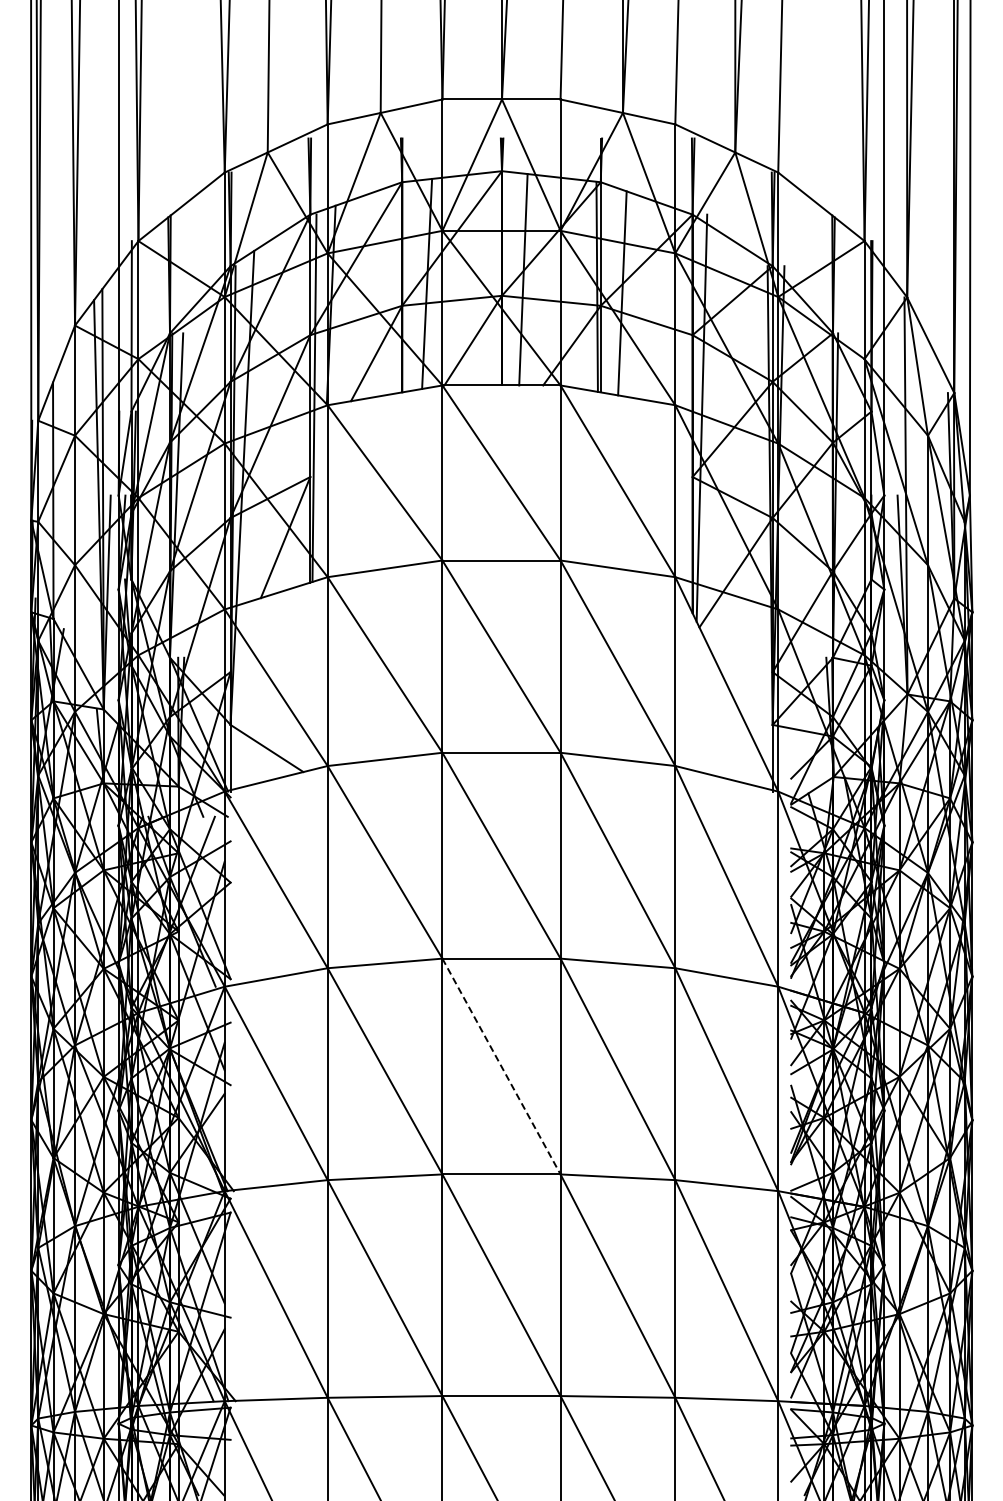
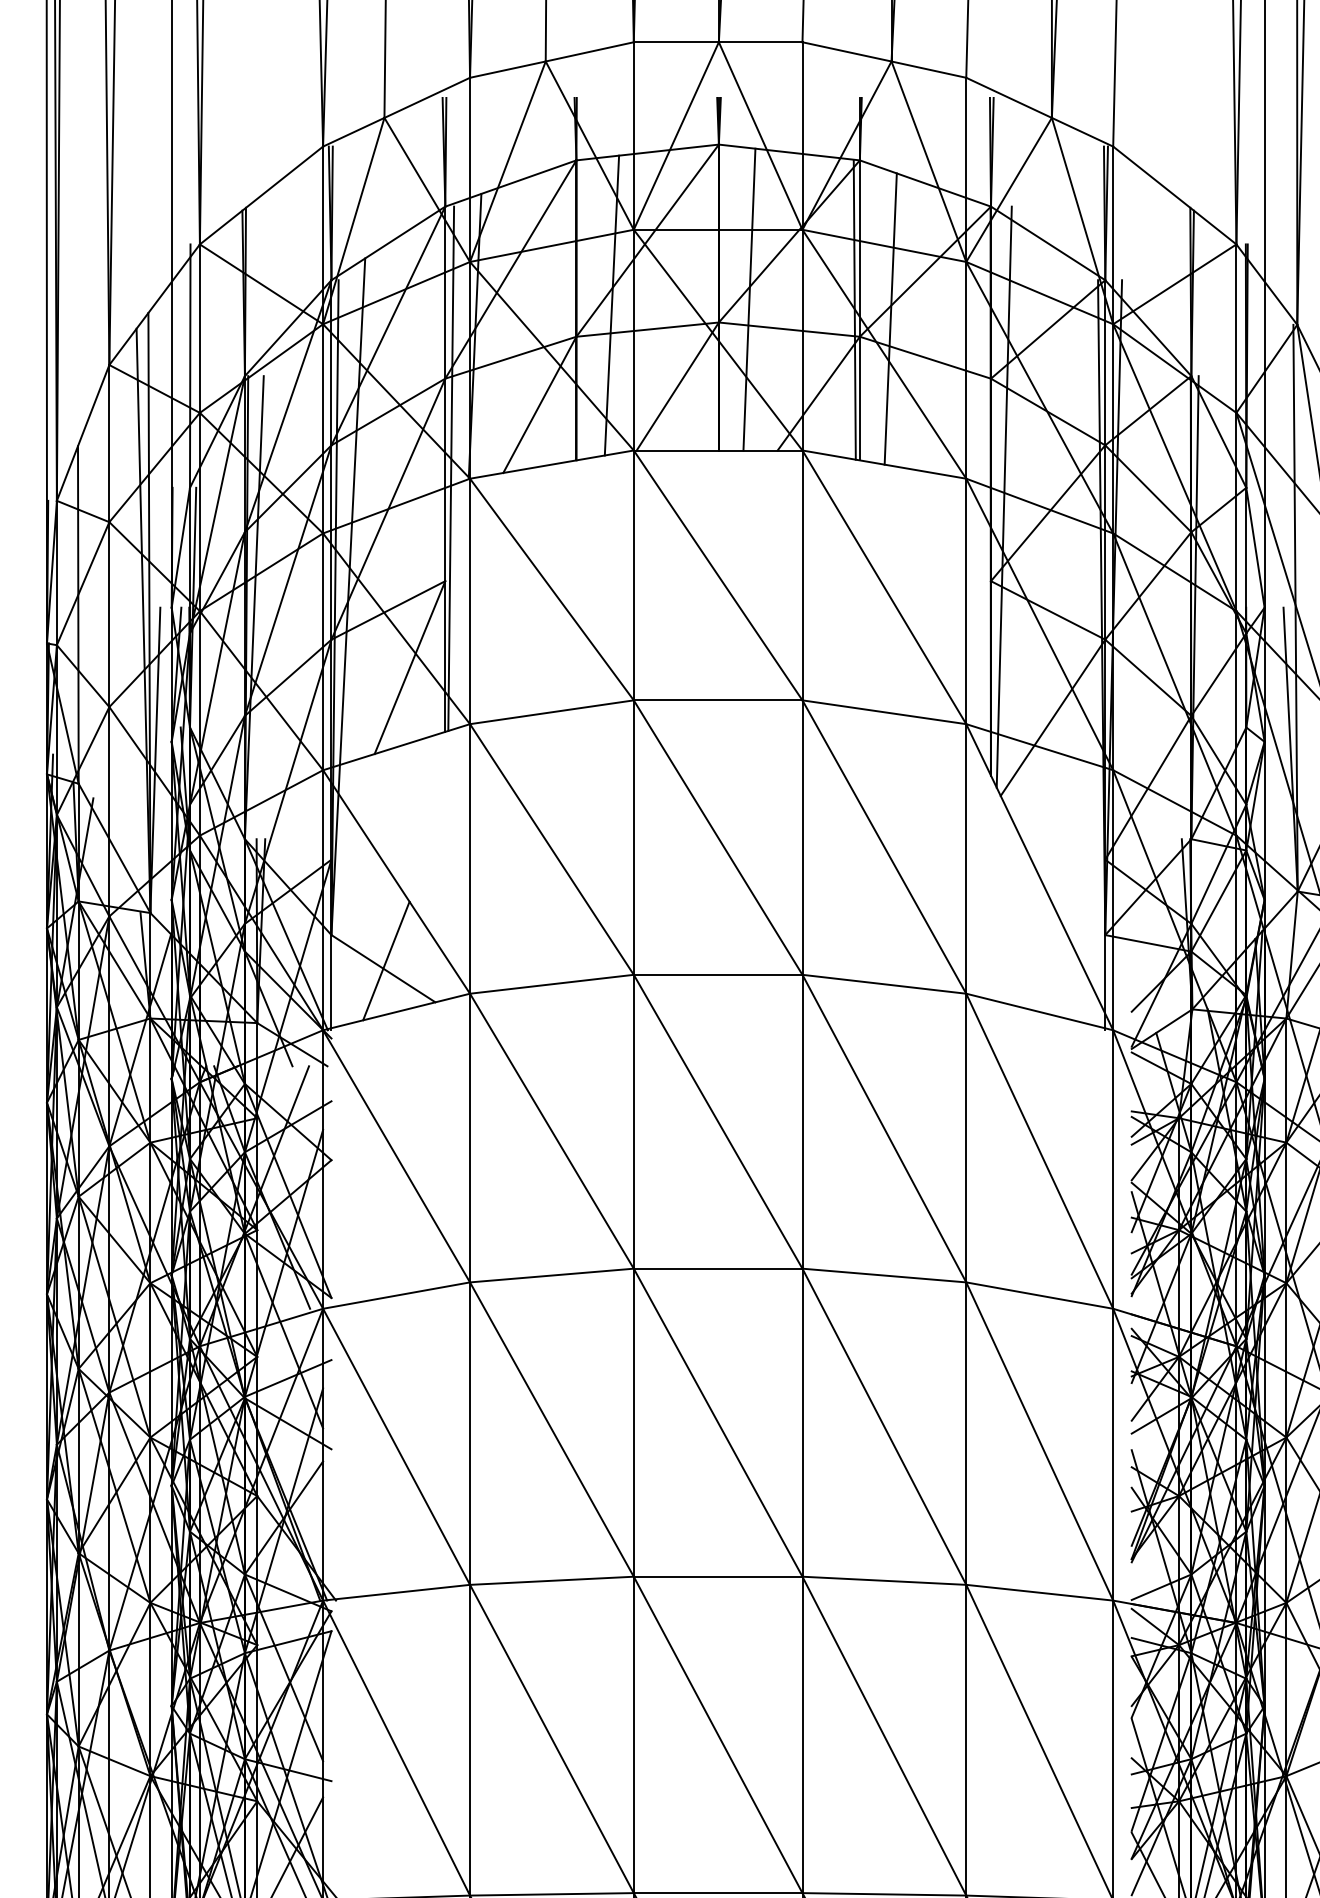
line: (268, 742) -> (385, 960), added
line: (501, 1066) -> (718, 1422), dashed -> solid

